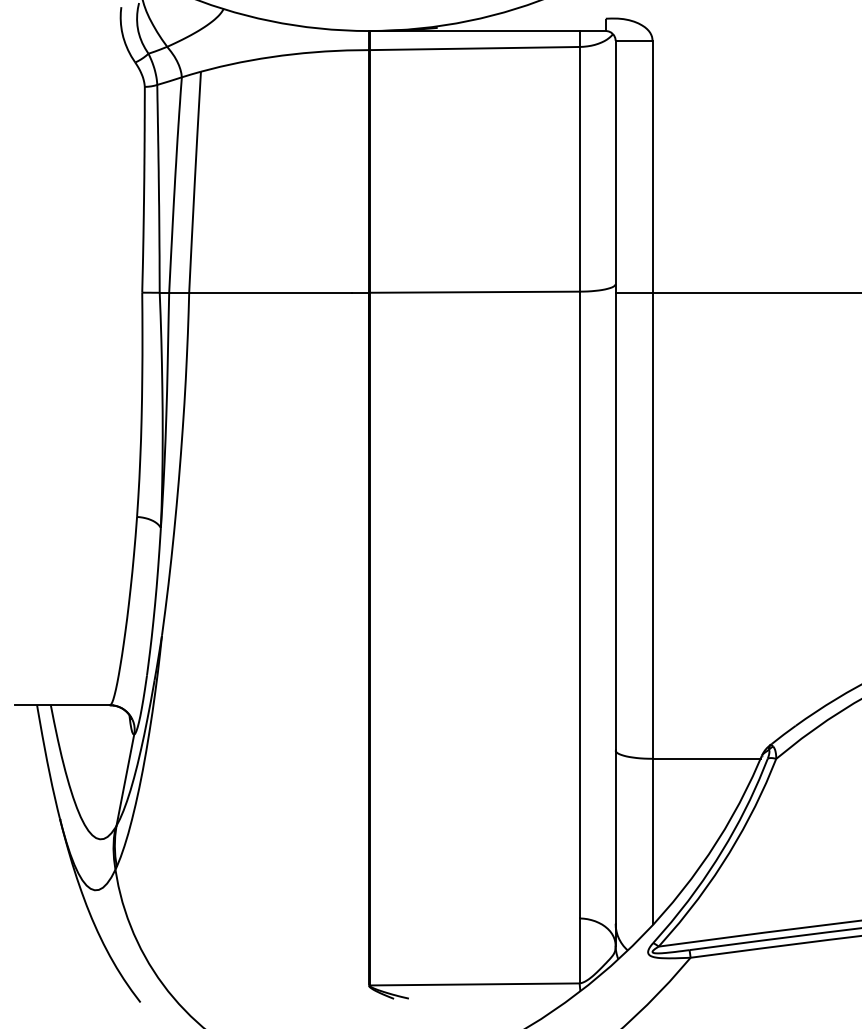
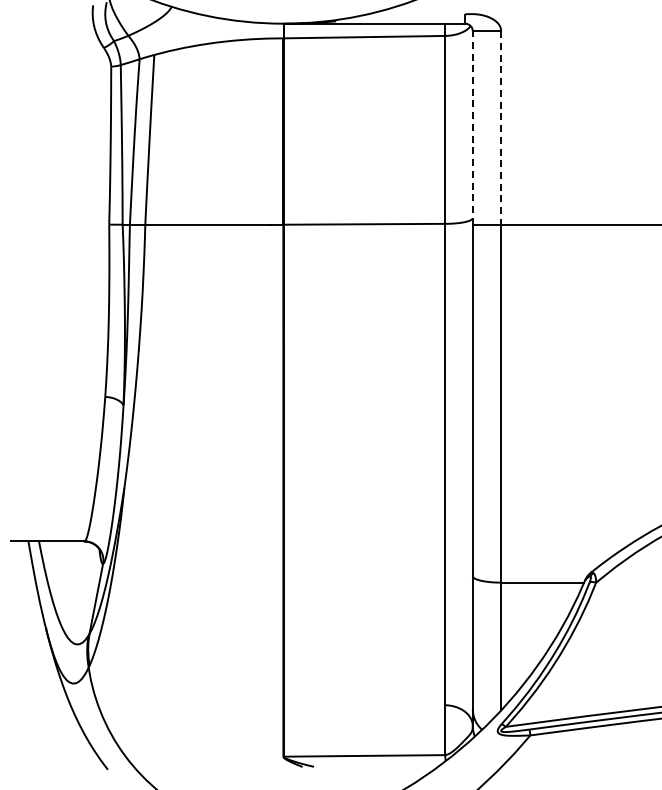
line: (615, 166) -> (472, 127), solid -> dashed
line: (653, 166) -> (501, 127), solid -> dashed

